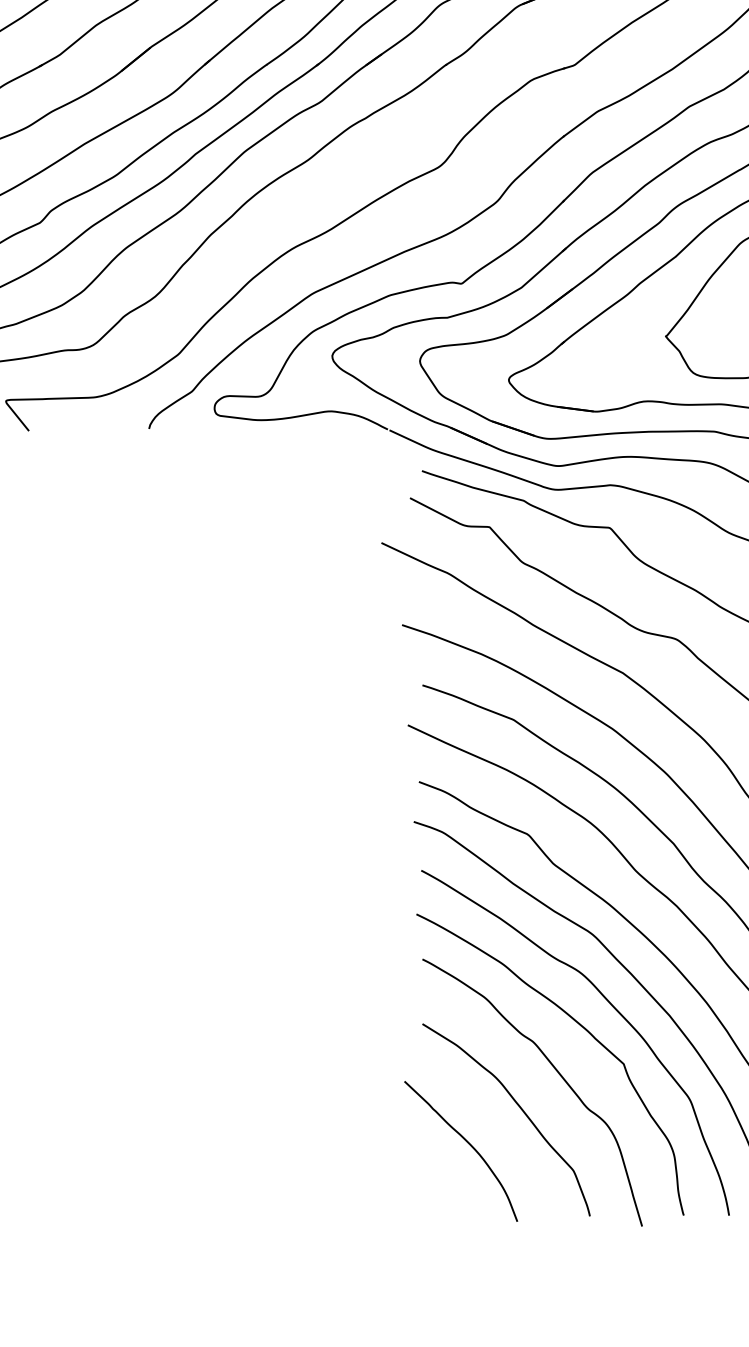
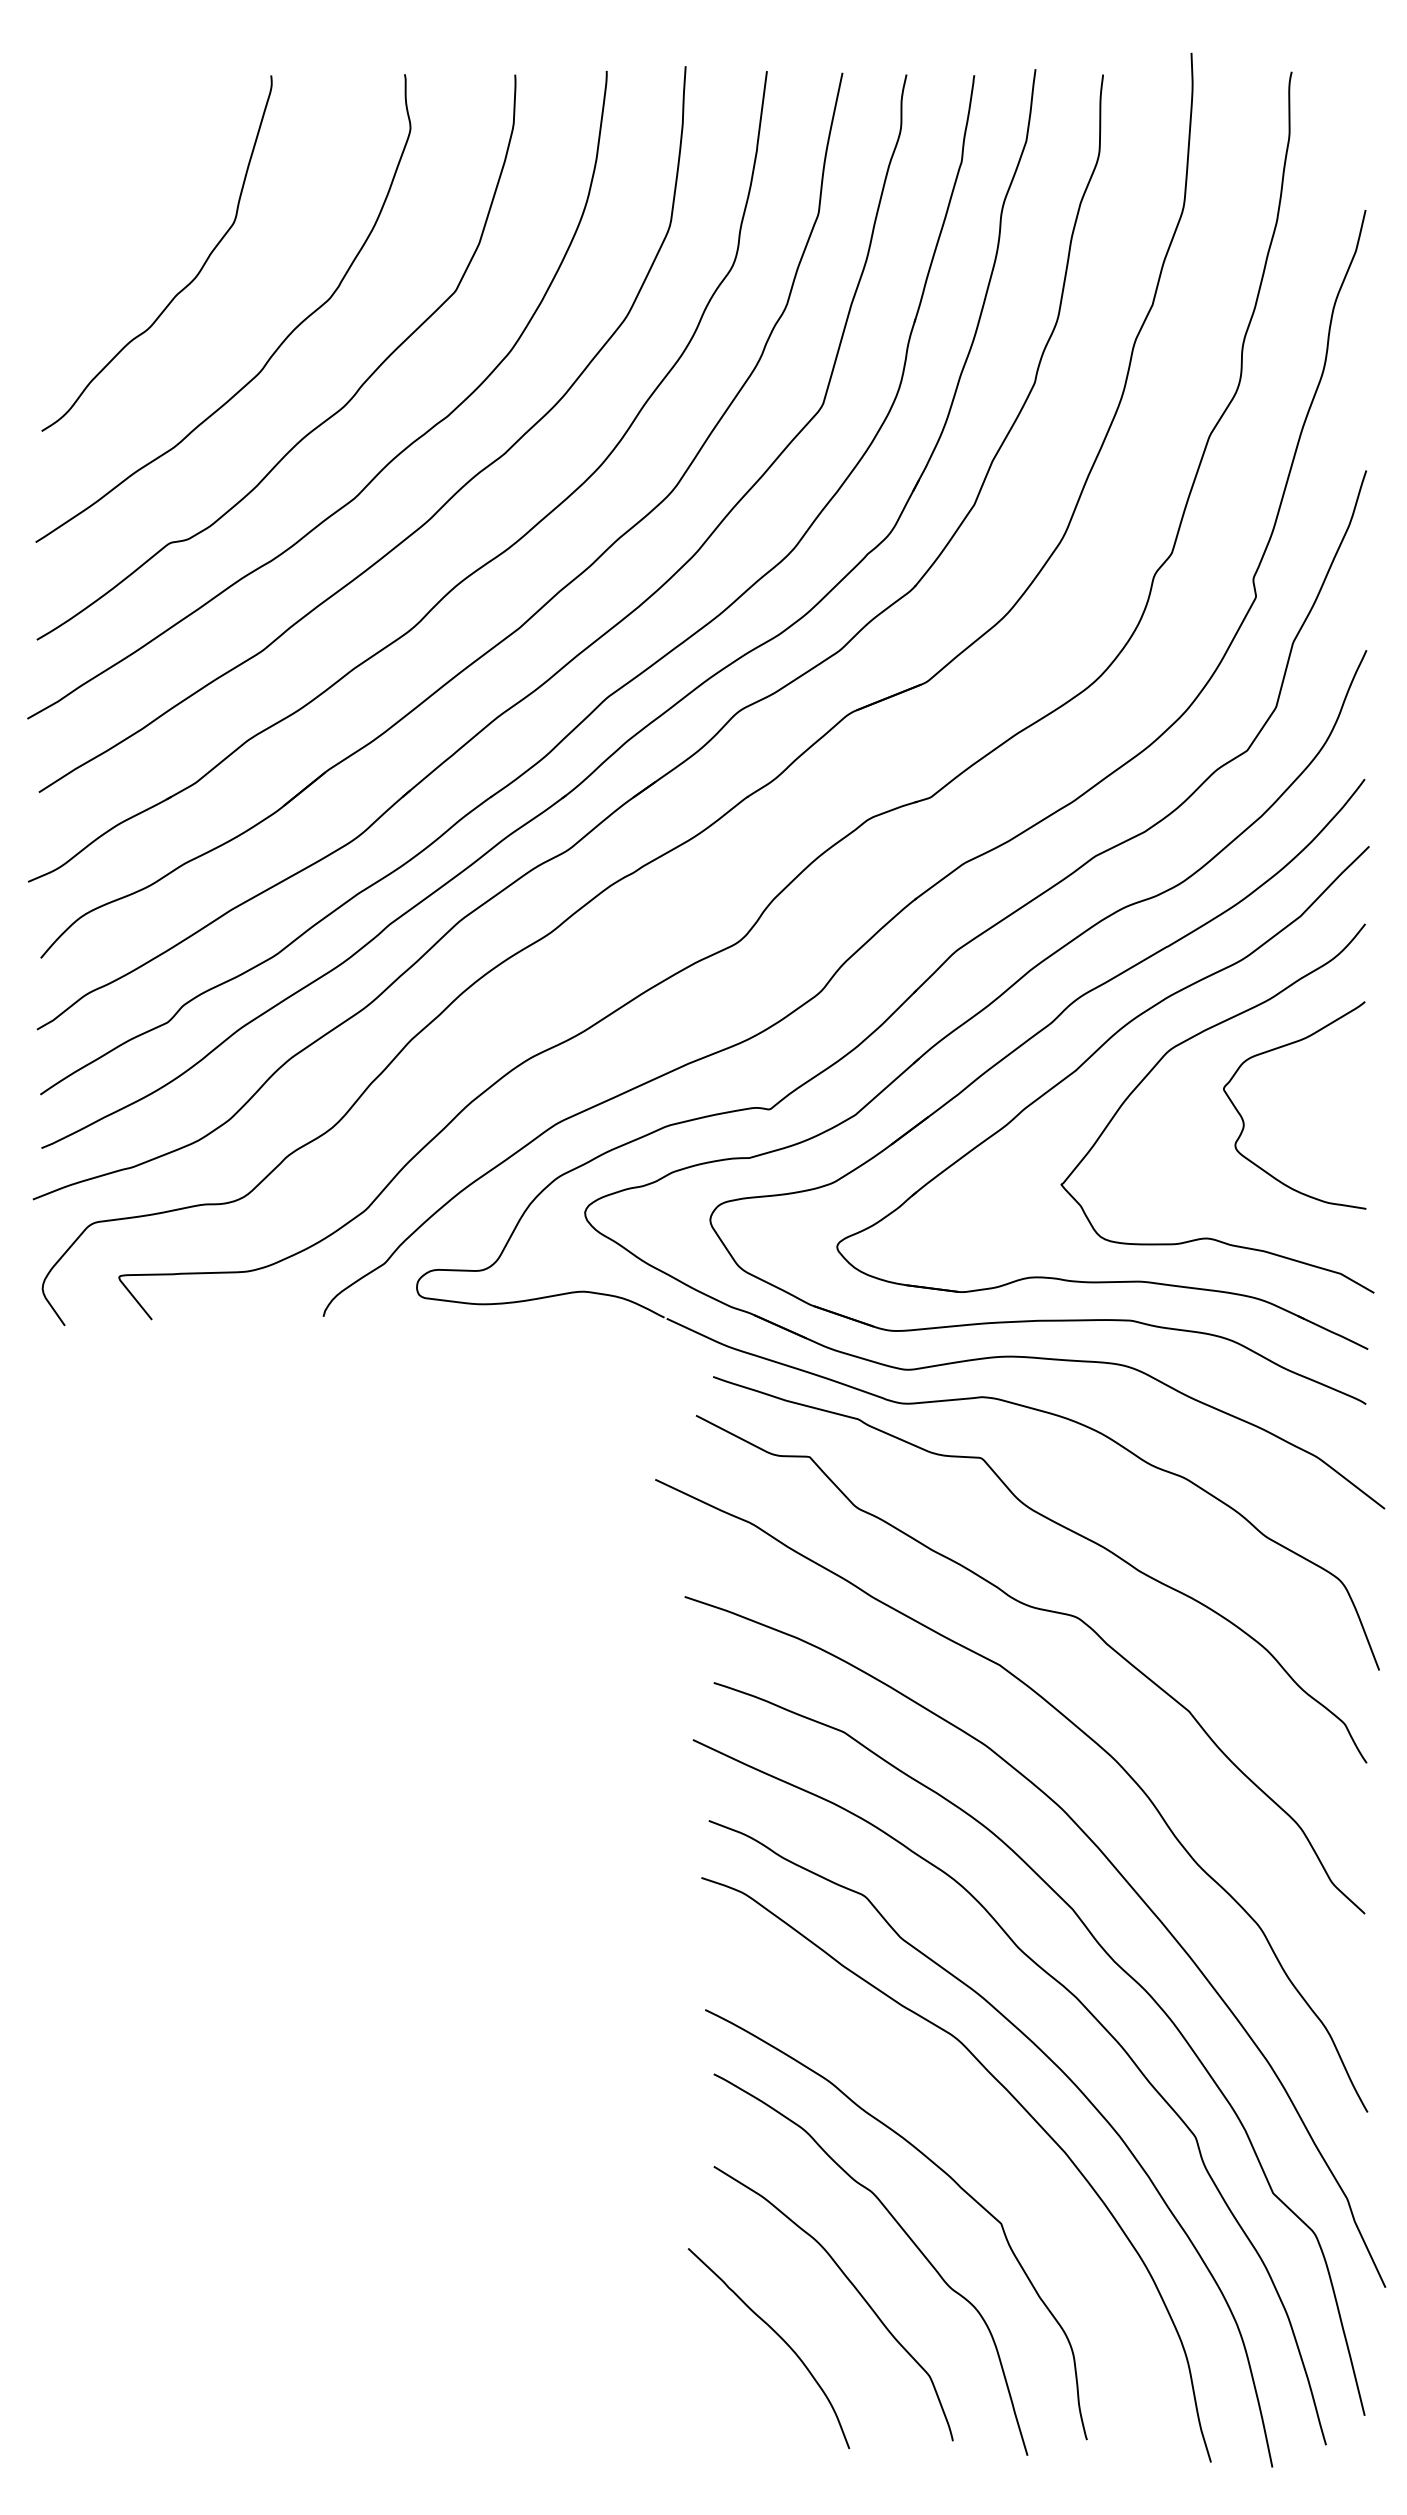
curve: (612, 1007) -> (985, 2142), removed

